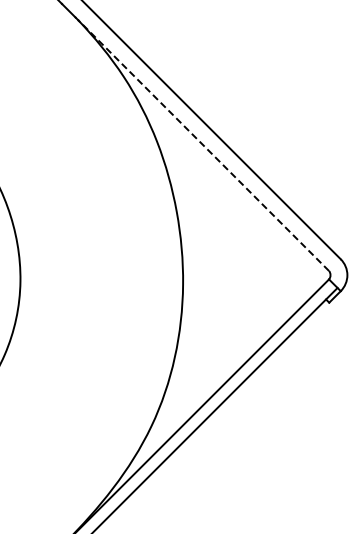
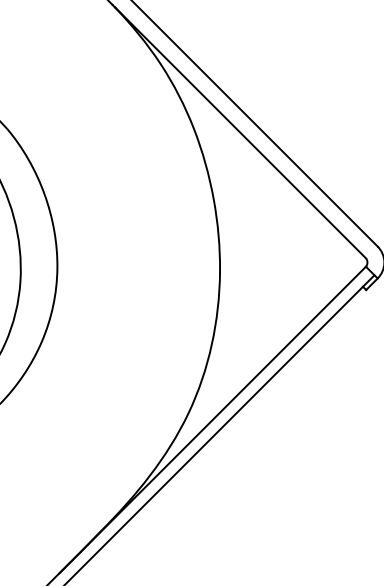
line: (203, 145) -> (240, 132), dashed -> solid

